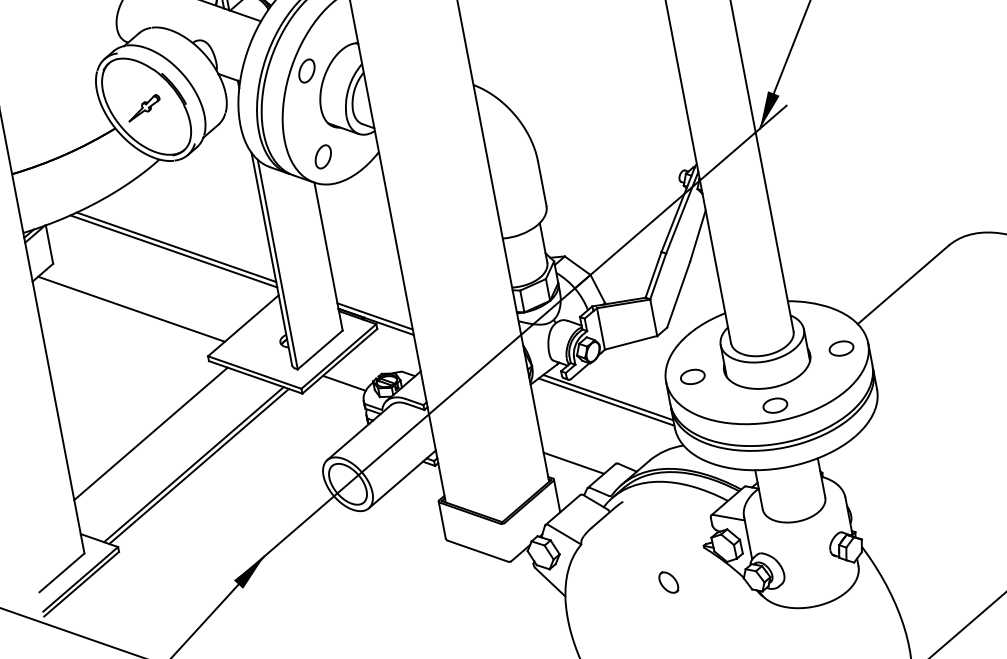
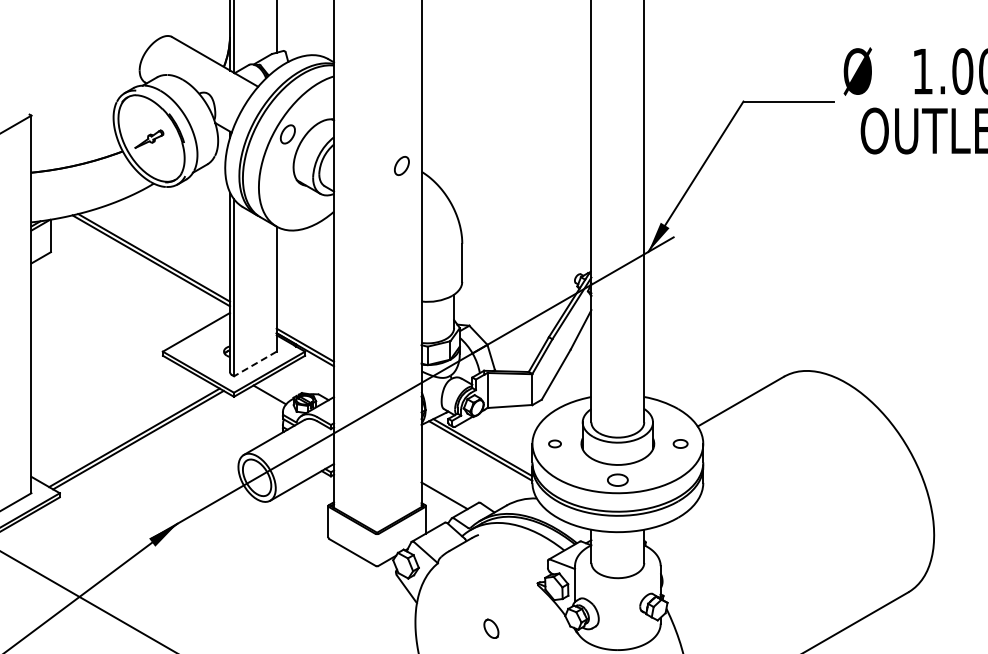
part: (322, 156) -> (401, 165), moved
line: (131, 309) -> (107, 301), removed
part: (841, 348) -> (680, 443), size x0.7
line: (320, 349) -> (255, 363), solid -> dashed
part: (692, 376) -> (554, 443), size x0.6
line: (151, 434) -> (104, 406), removed
part: (668, 582) -> (491, 628), moved

